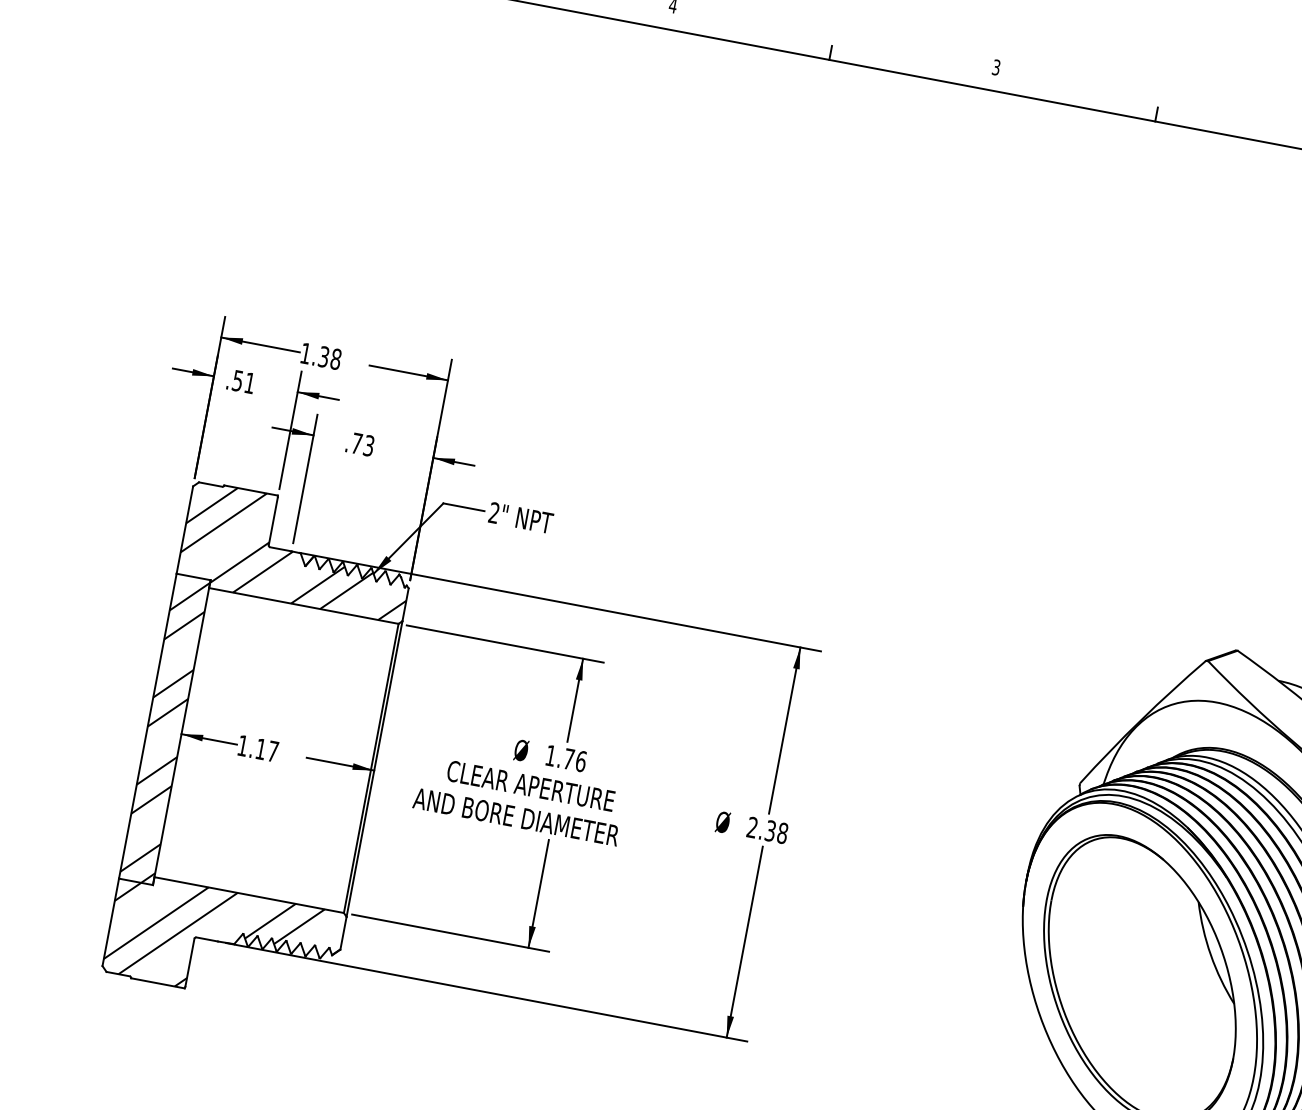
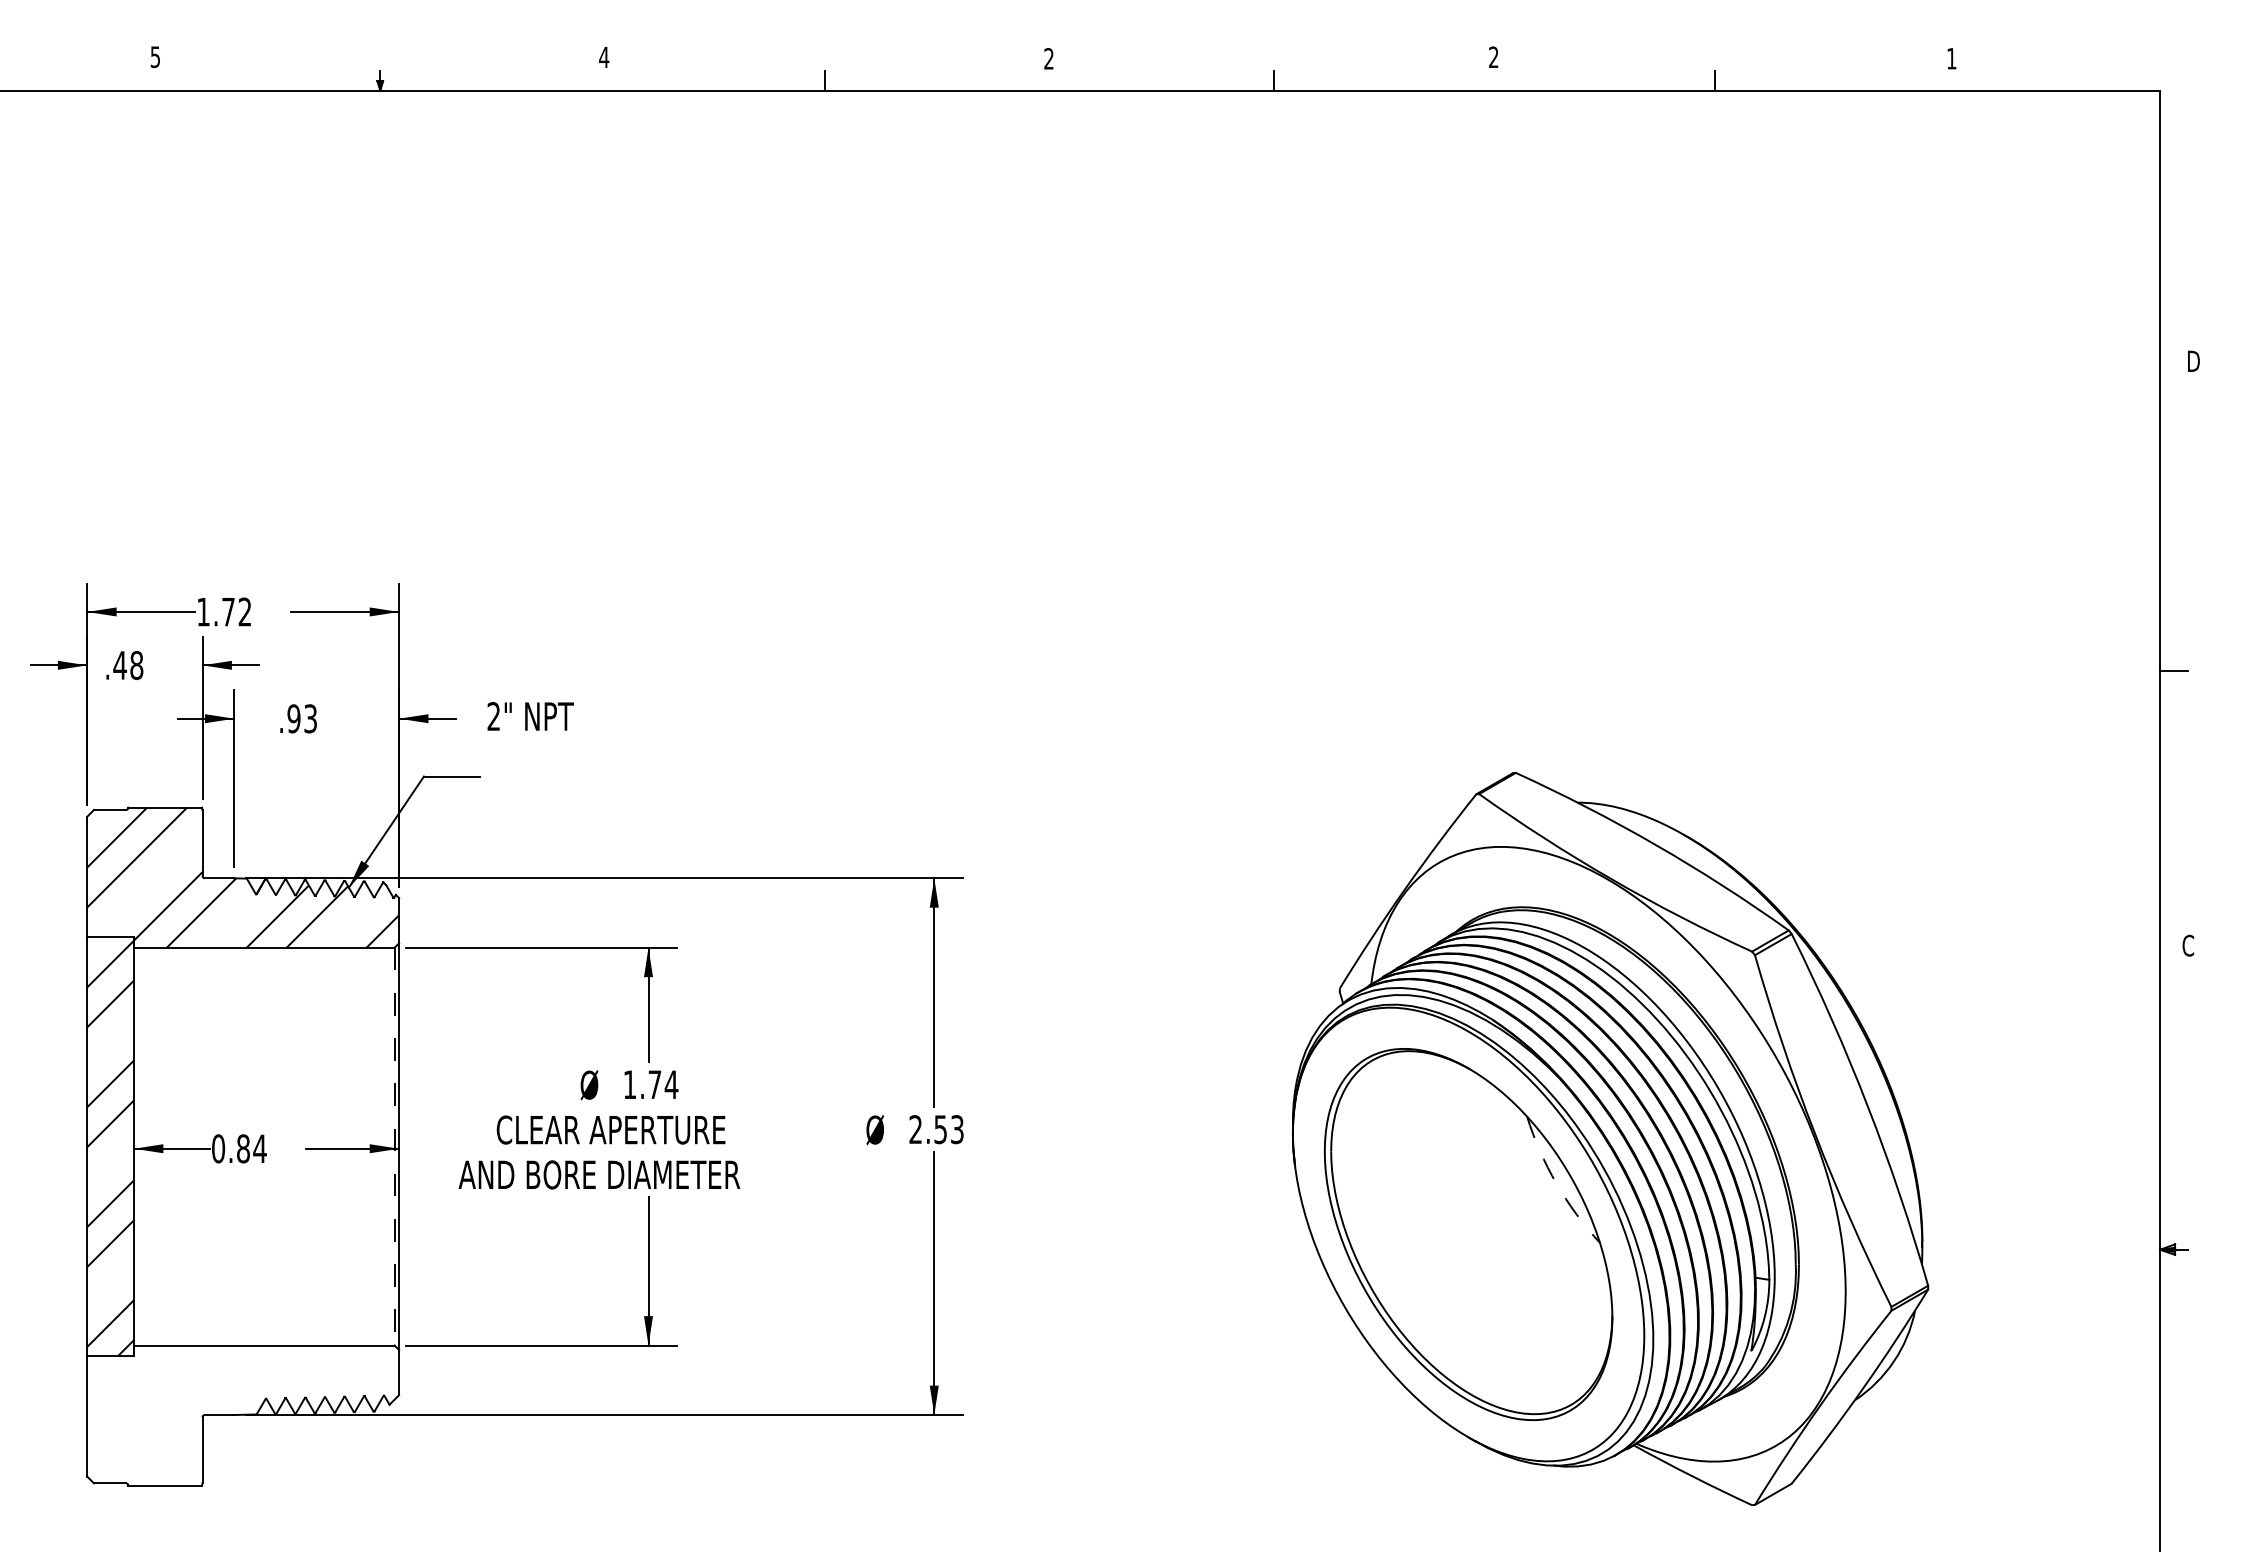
text: (996, 67) -> (1048, 58), 3 -> 2
text: (329, 357) -> (236, 611), 1.38 -> 1.72
text: (243, 382) -> (128, 665), .51 -> .48
text: (356, 443) -> (293, 718), .73 -> .93
text: (520, 518) -> (530, 716), moved
text: (258, 748) -> (239, 1148), 1.17 -> 0.84
text: (581, 761) -> (671, 1084), 1.76 -> 1.74
line: (371, 768) -> (394, 1146), solid -> dashed
text: (776, 832) -> (949, 1129), 2.38 -> 2.53
hatch: (224, 943) -> (243, 1415), removed
arc: (1210, 954) -> (1556, 1183), solid -> dashed

